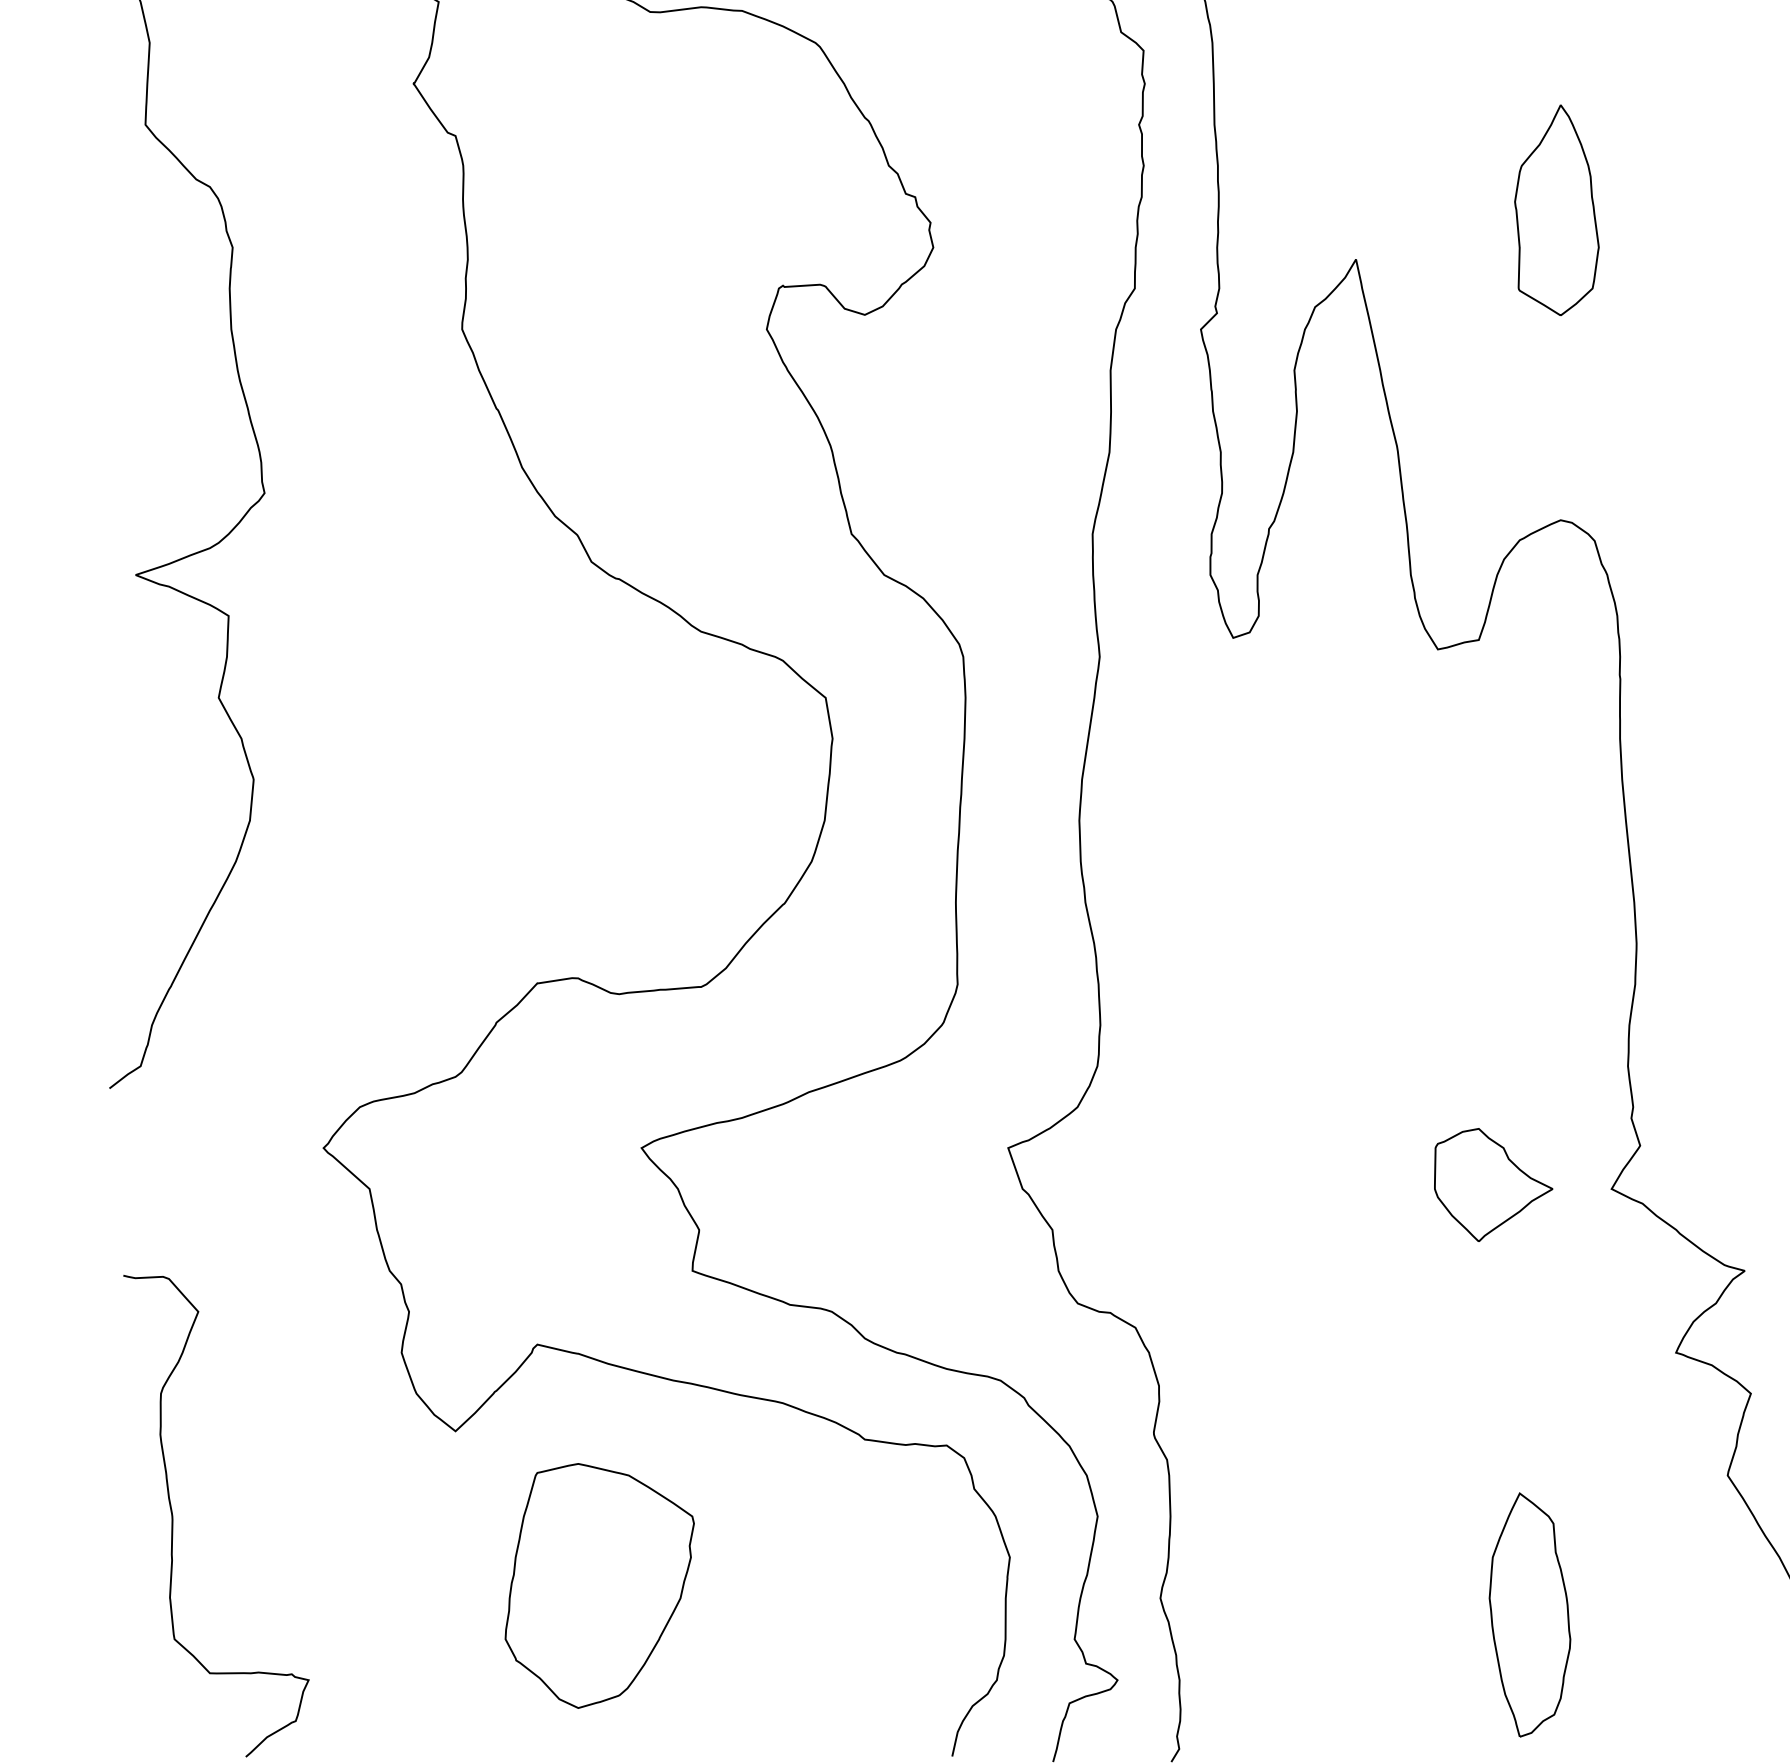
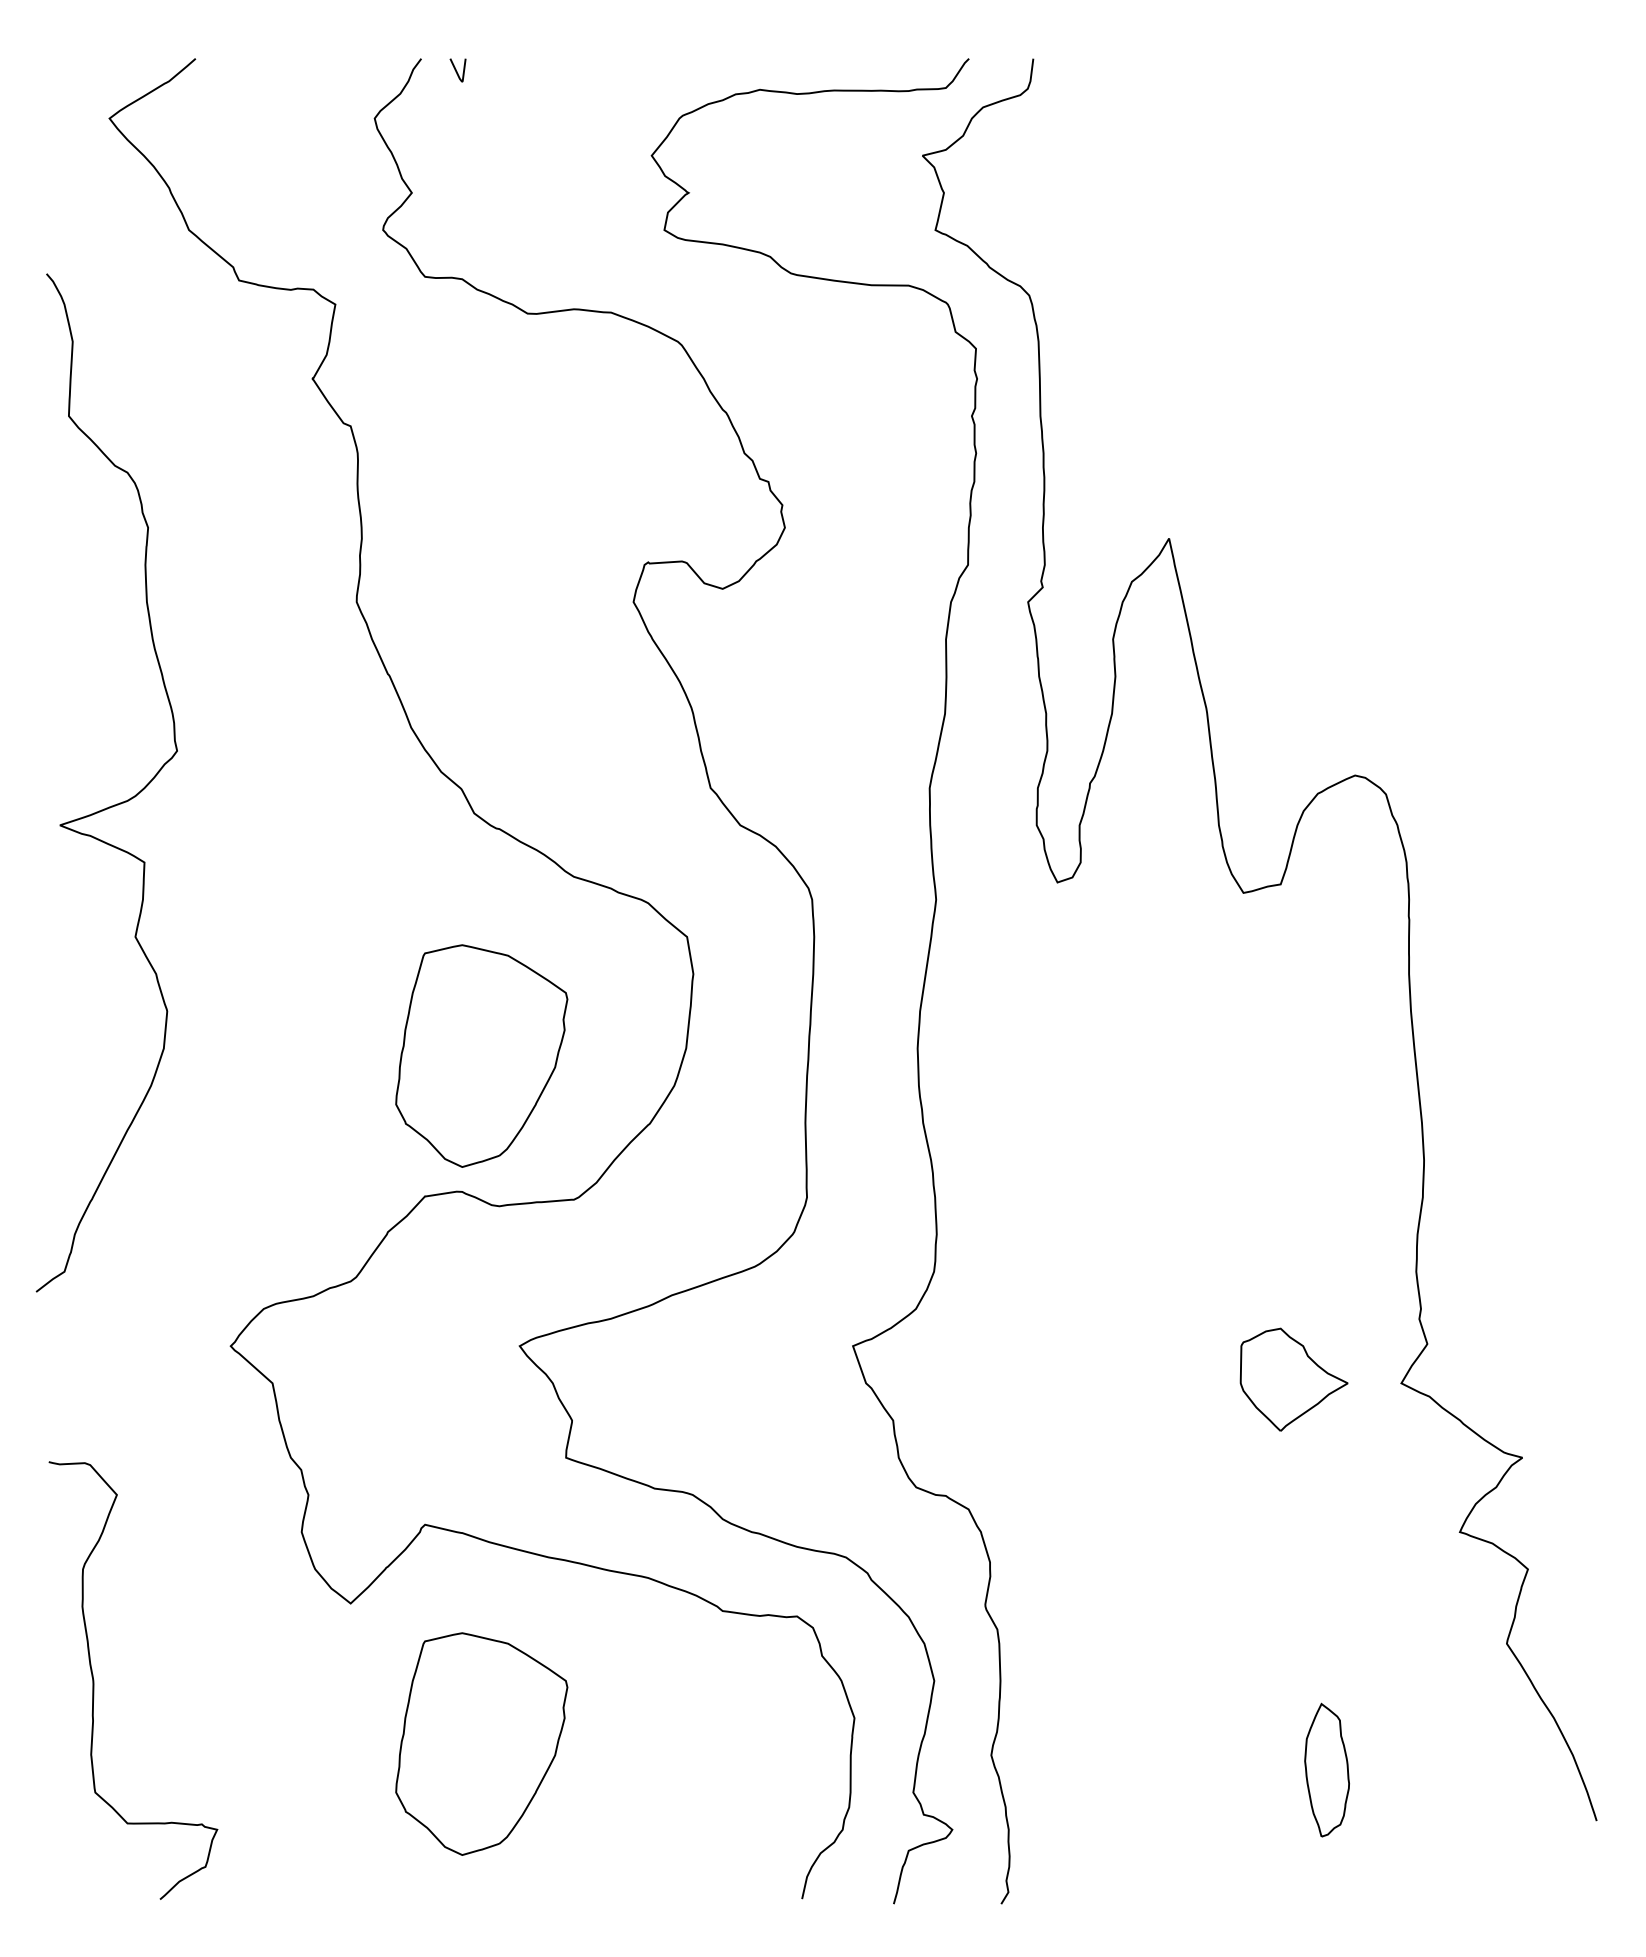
part: (1556, 209) -> (1351, 493), removed
part: (599, 828) -> (481, 1055), added
part: (1529, 1613) -> (1326, 1769), size x0.6

